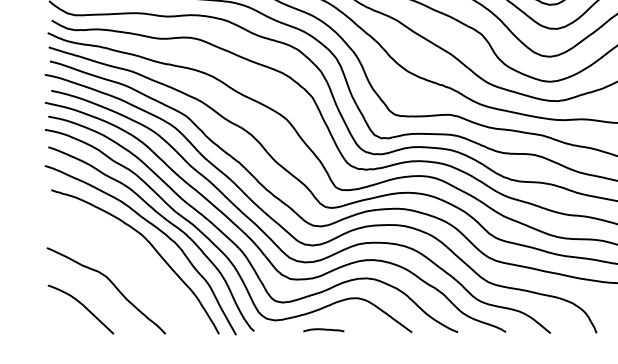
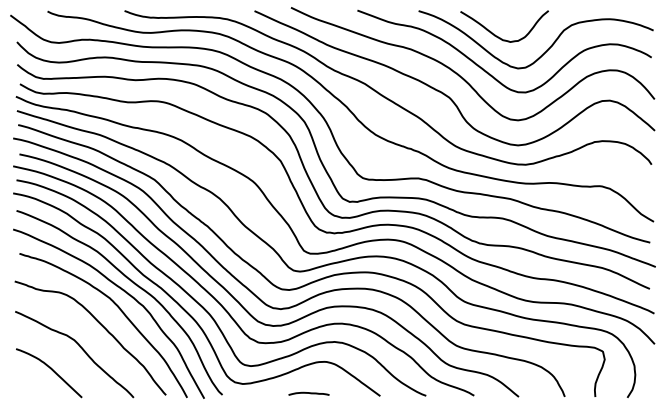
curve: (133, 262) -> (101, 326), added
curve: (323, 329) -> (308, 393), moved

